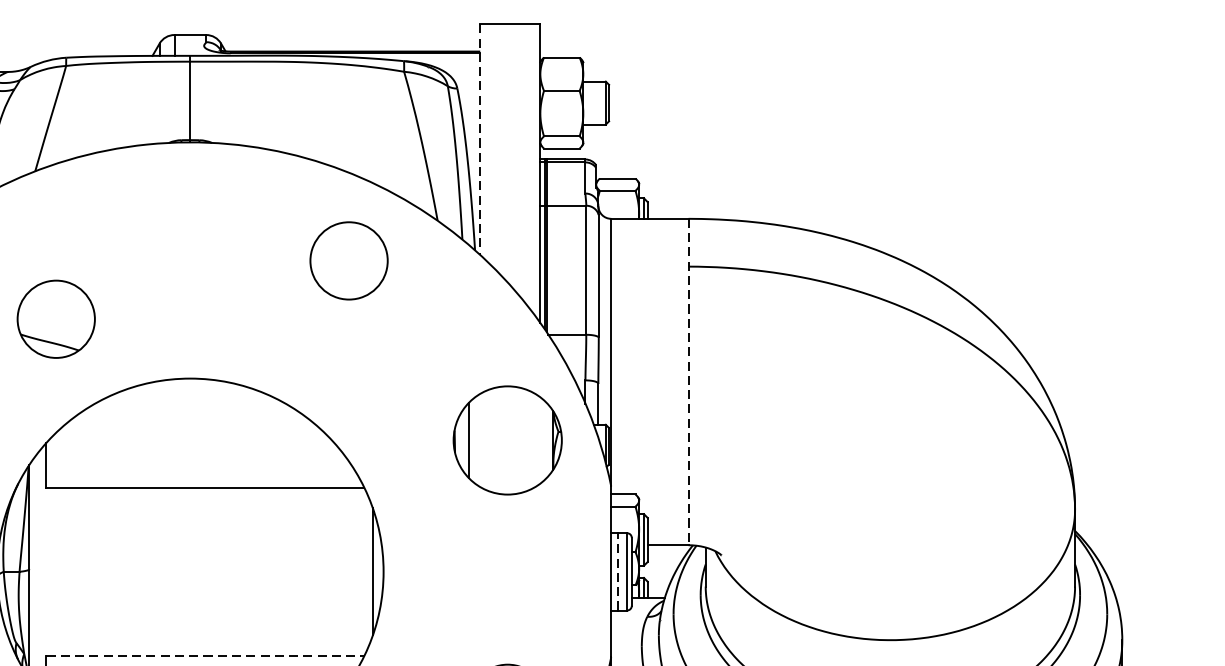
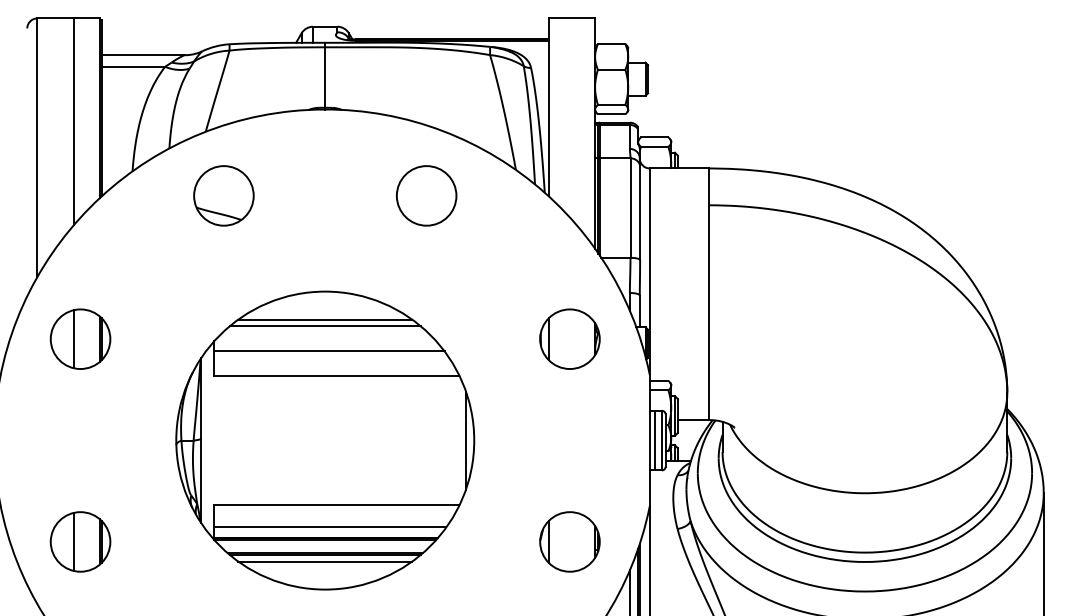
line: (479, 139) -> (548, 107), dashed -> solid
circle: (348, 260) -> (426, 195), moved
part: (55, 318) -> (223, 195), moved
line: (688, 382) -> (709, 294), dashed -> solid
line: (190, 414) -> (325, 319), added
line: (189, 423) -> (324, 326), added
part: (507, 439) -> (569, 338), size x0.71
line: (195, 456) -> (329, 351), added
line: (617, 571) -> (654, 440), dashed -> solid
line: (204, 656) -> (336, 505), dashed -> solid

